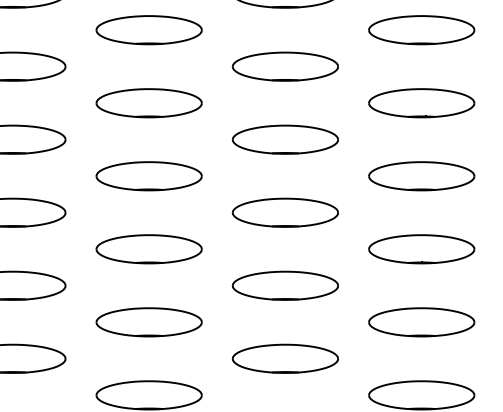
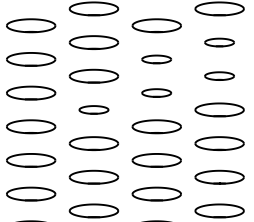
part: (421, 102) -> (219, 42), size x0.6
part: (284, 139) -> (156, 59), size x0.6
part: (421, 174) -> (219, 75), size x0.6
part: (284, 211) -> (156, 92), size x0.6
part: (148, 248) -> (93, 109), size x0.6

